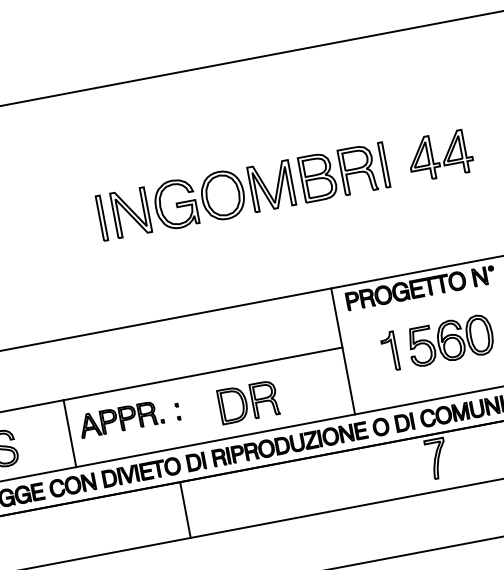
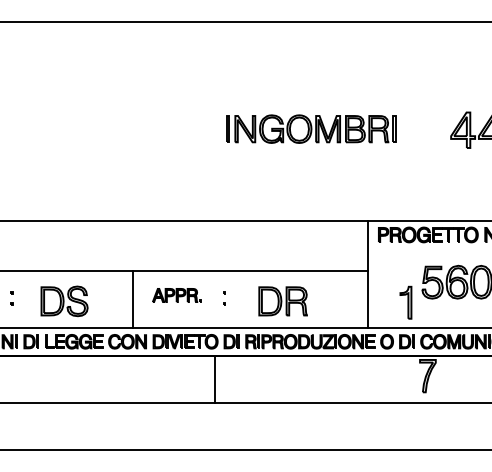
part: (243, 190) -> (311, 128), size x0.7
part: (389, 351) -> (405, 302), moved
part: (120, 419) -> (176, 295), size x0.7

